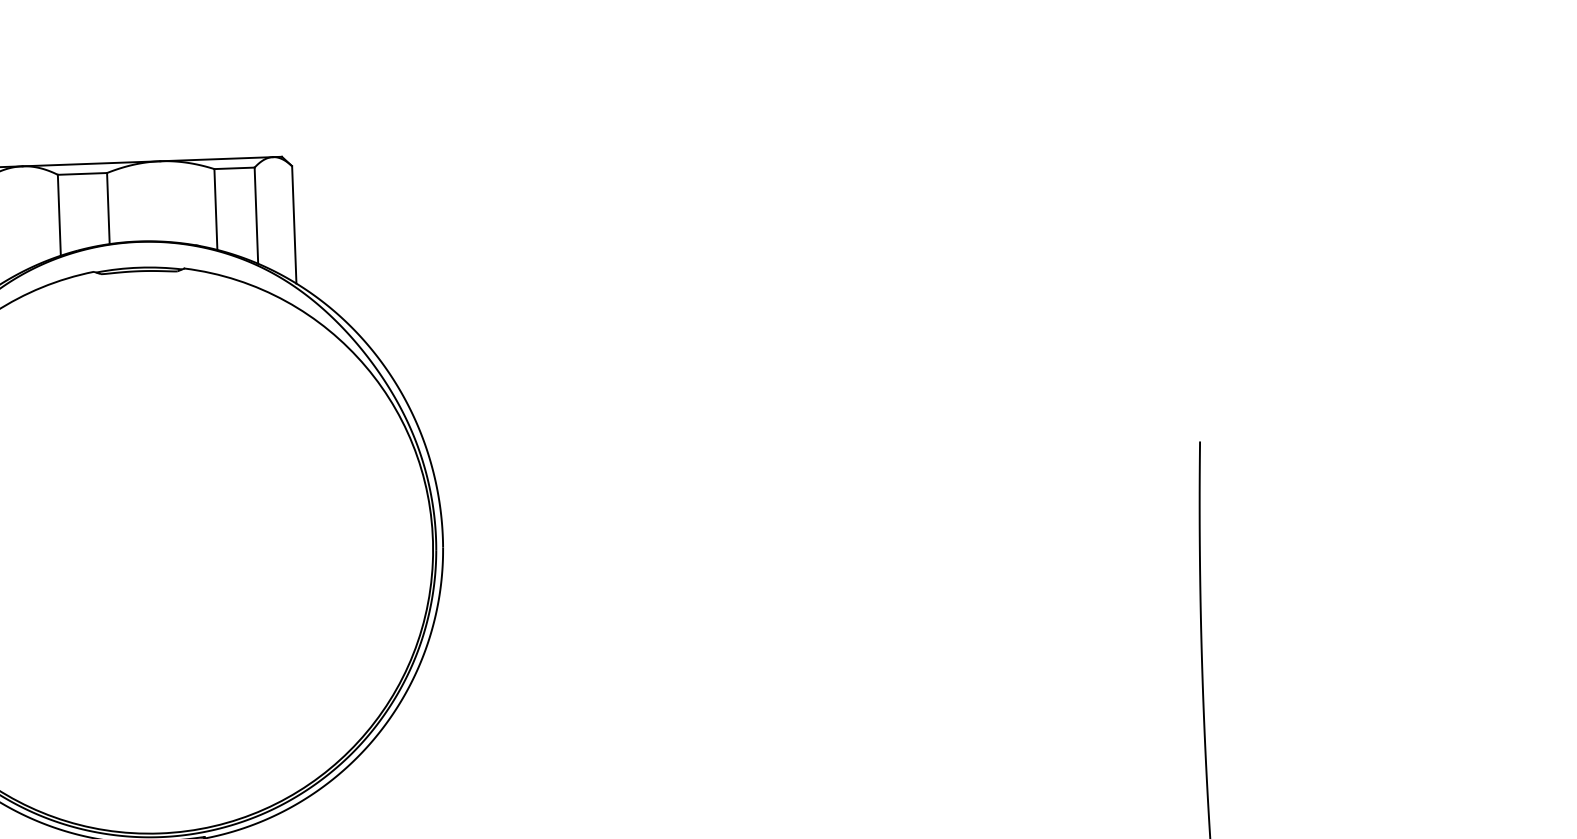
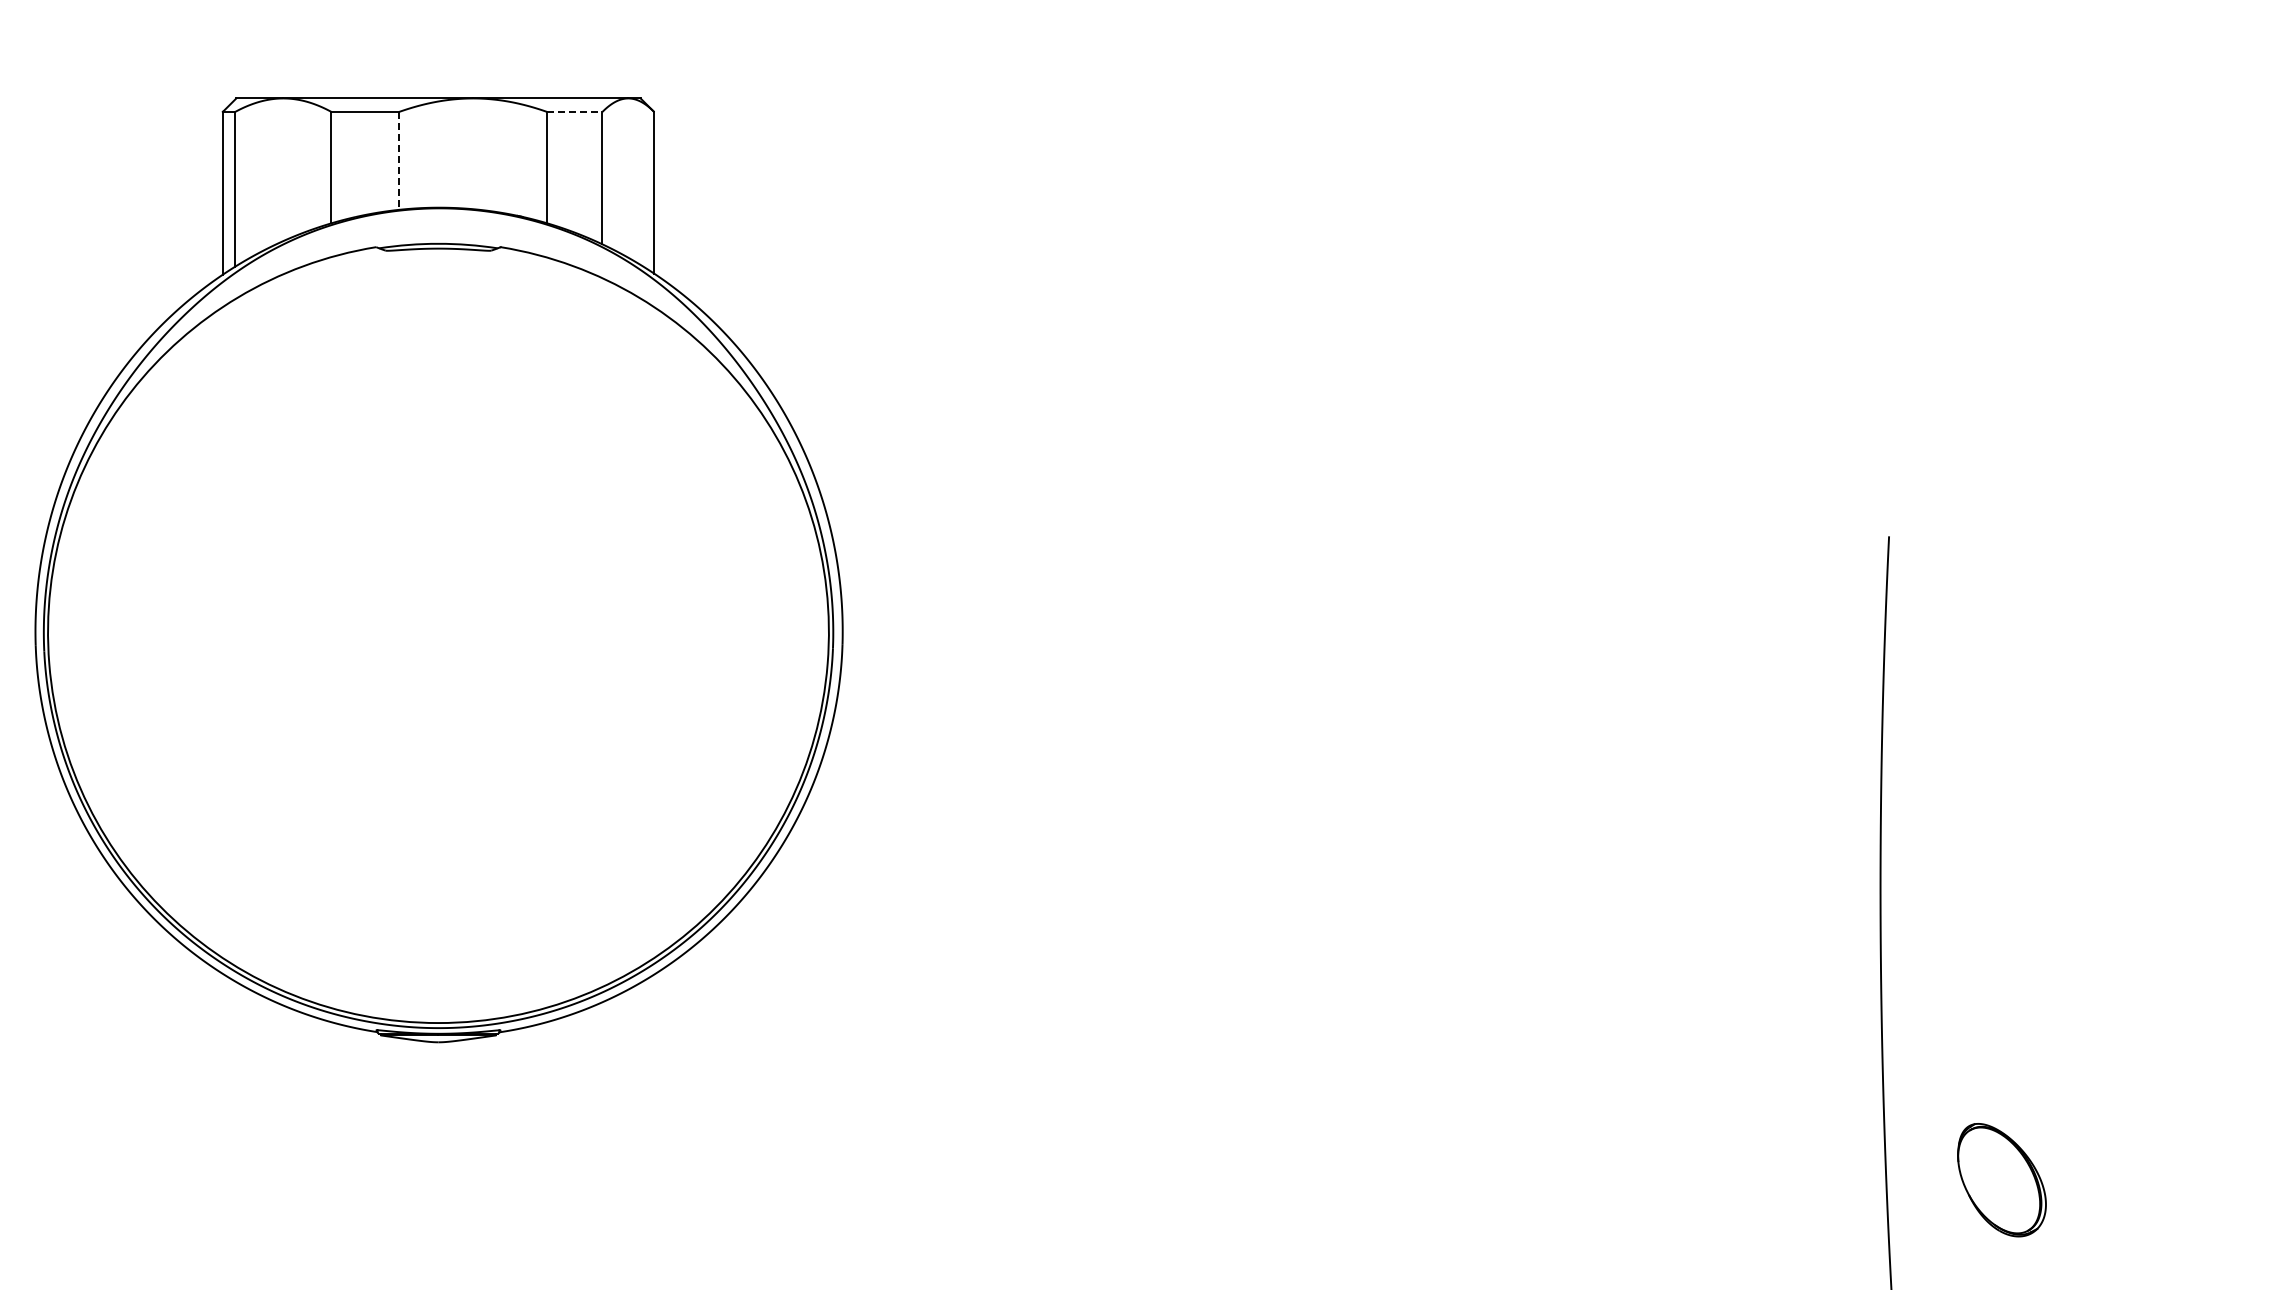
line: (234, 168) -> (574, 111), solid -> dashed
line: (108, 208) -> (399, 160), solid -> dashed

